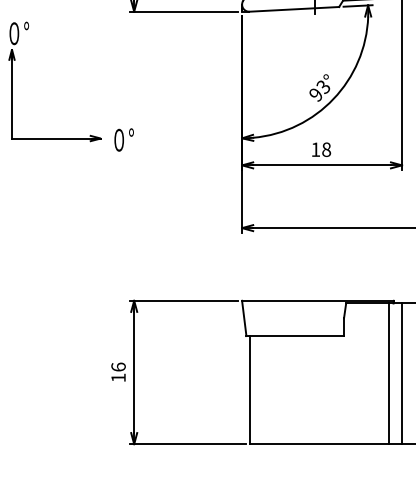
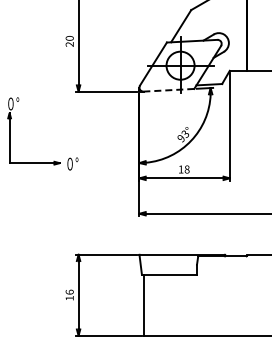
line: (293, 9) -> (168, 90), solid -> dashed
line: (389, 372) -> (222, 295), removed
line: (401, 372) -> (229, 295), removed

